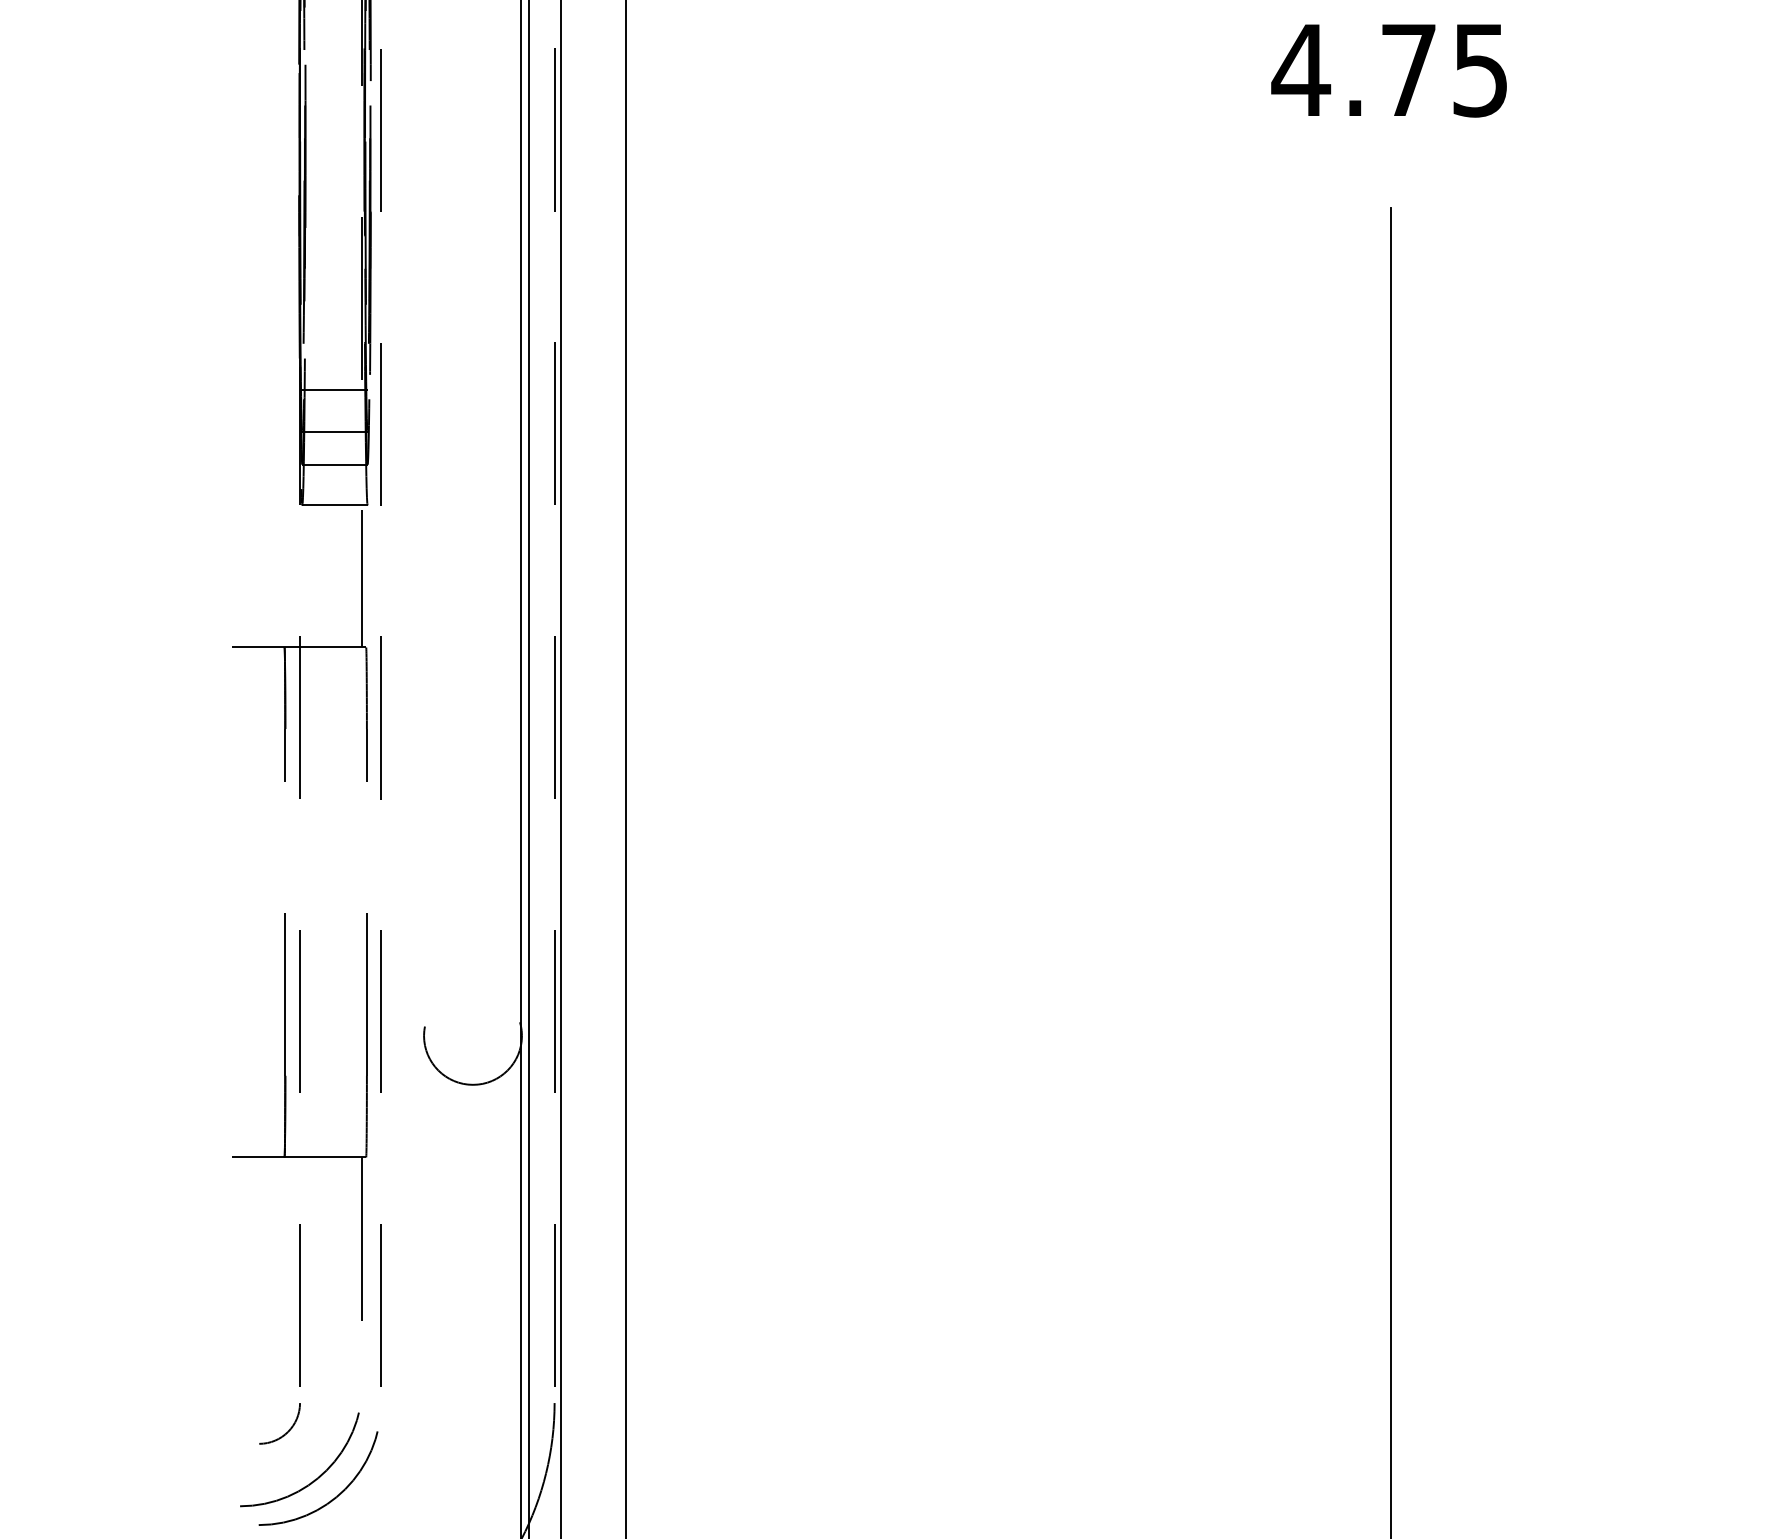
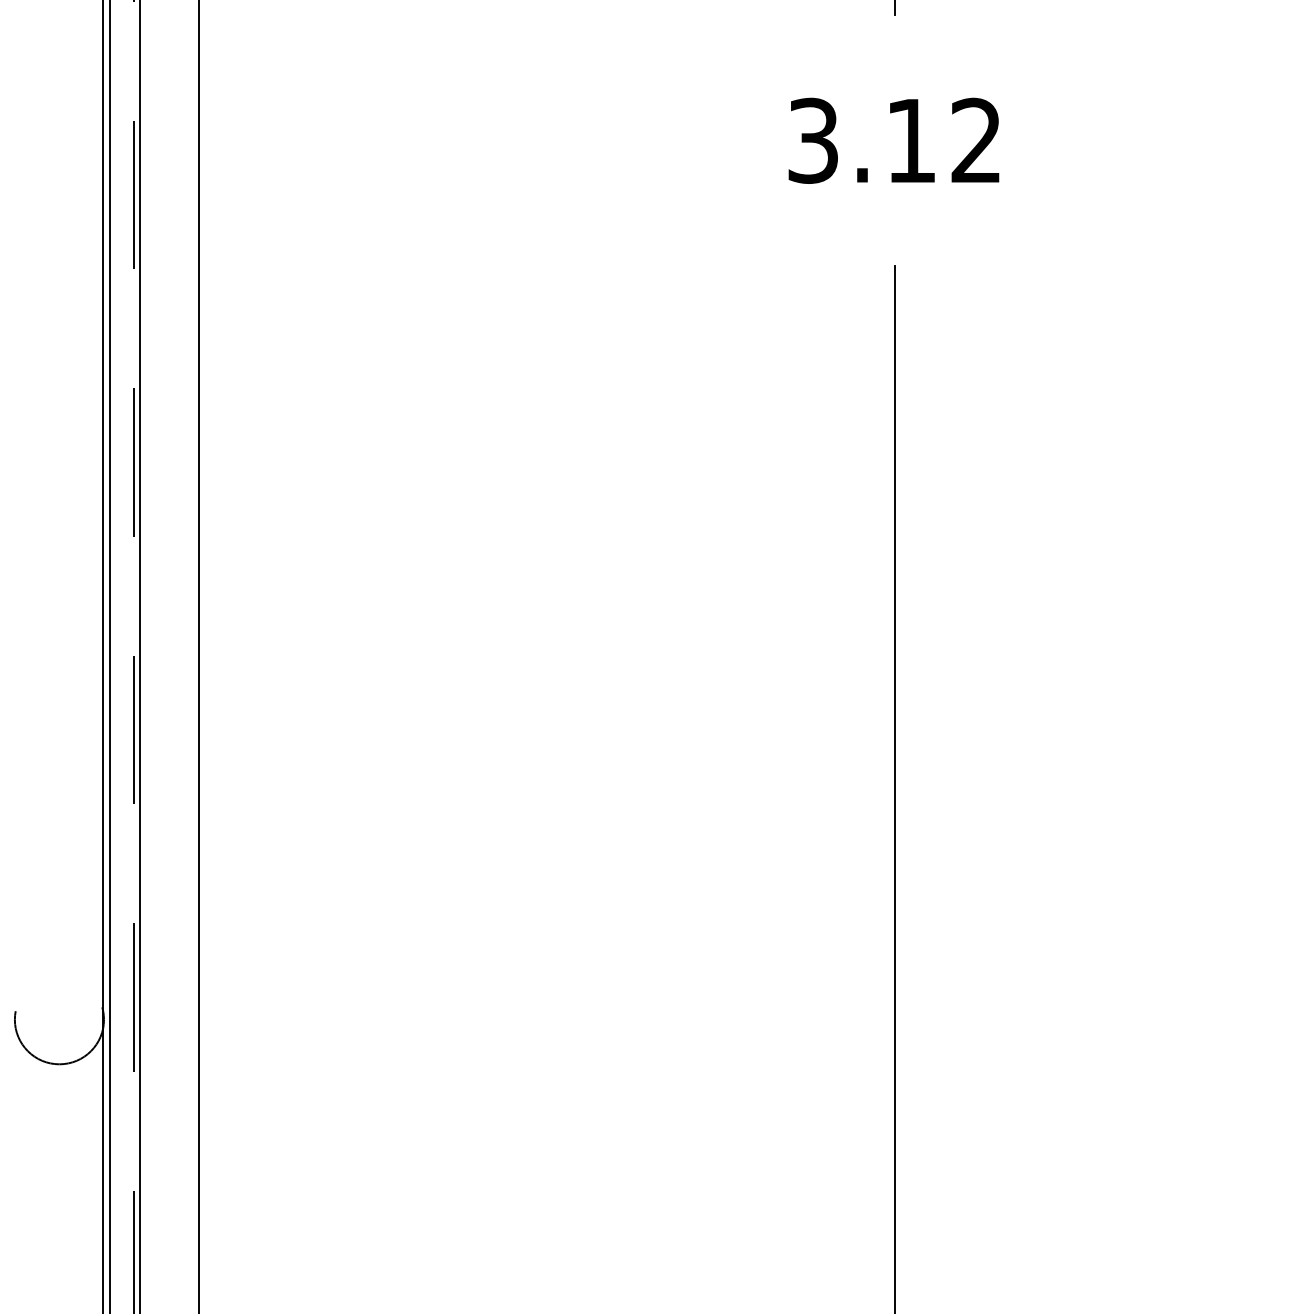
text: (1388, 70) -> (892, 141), 4.75 -> 3.12

